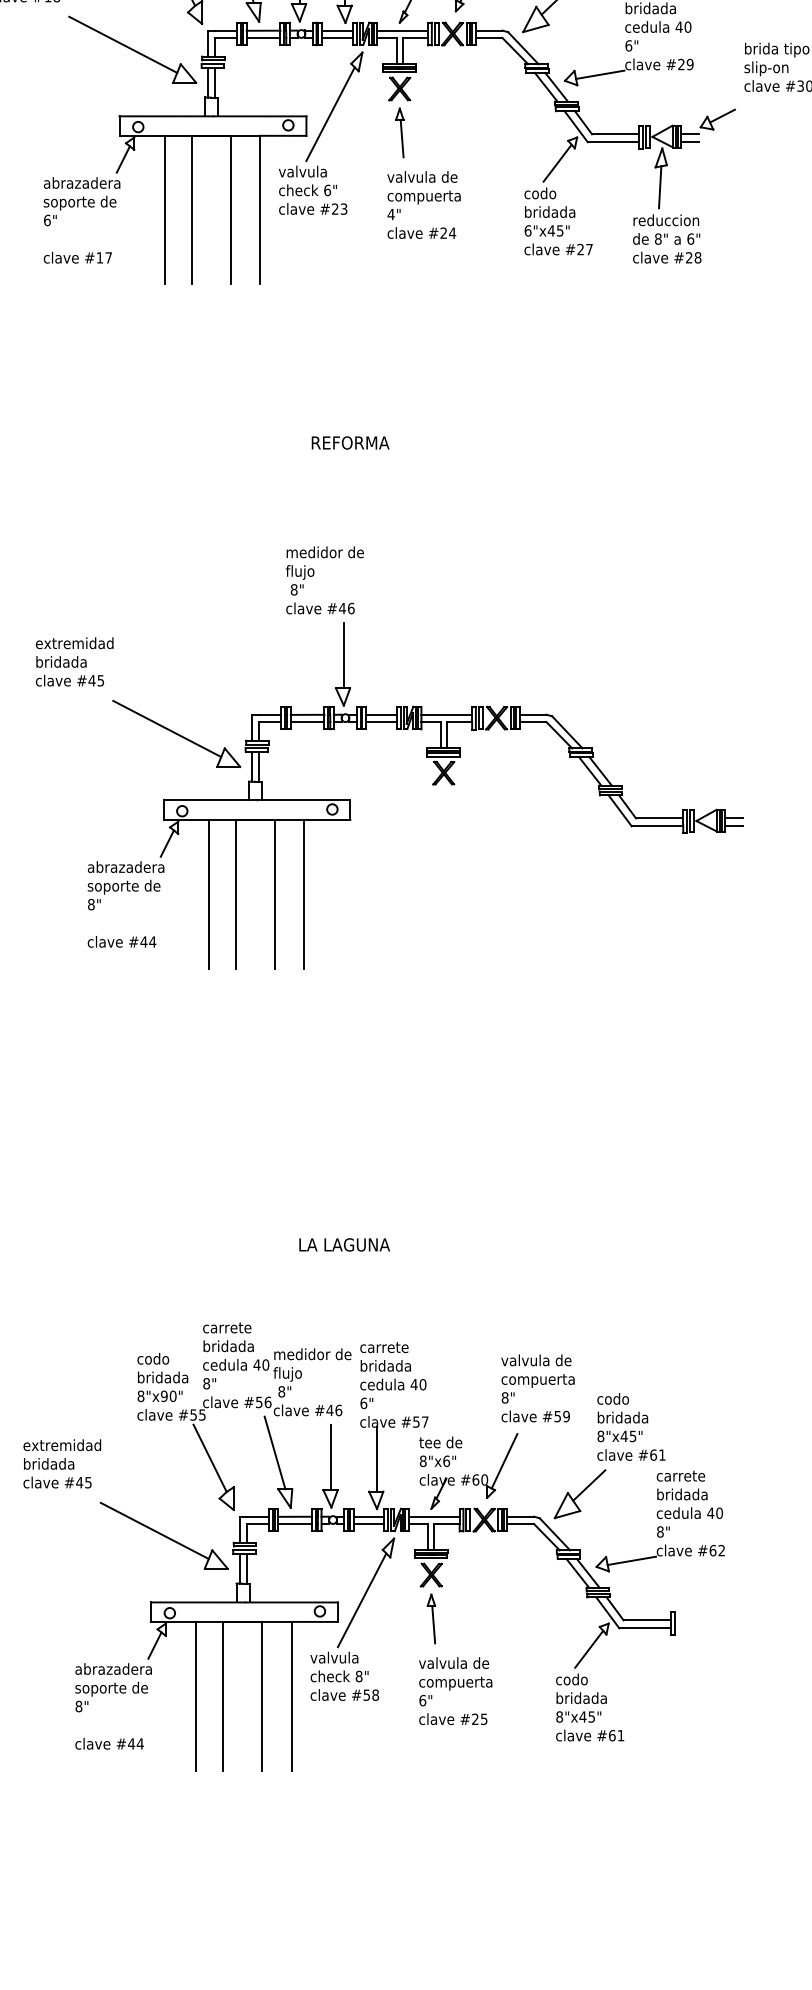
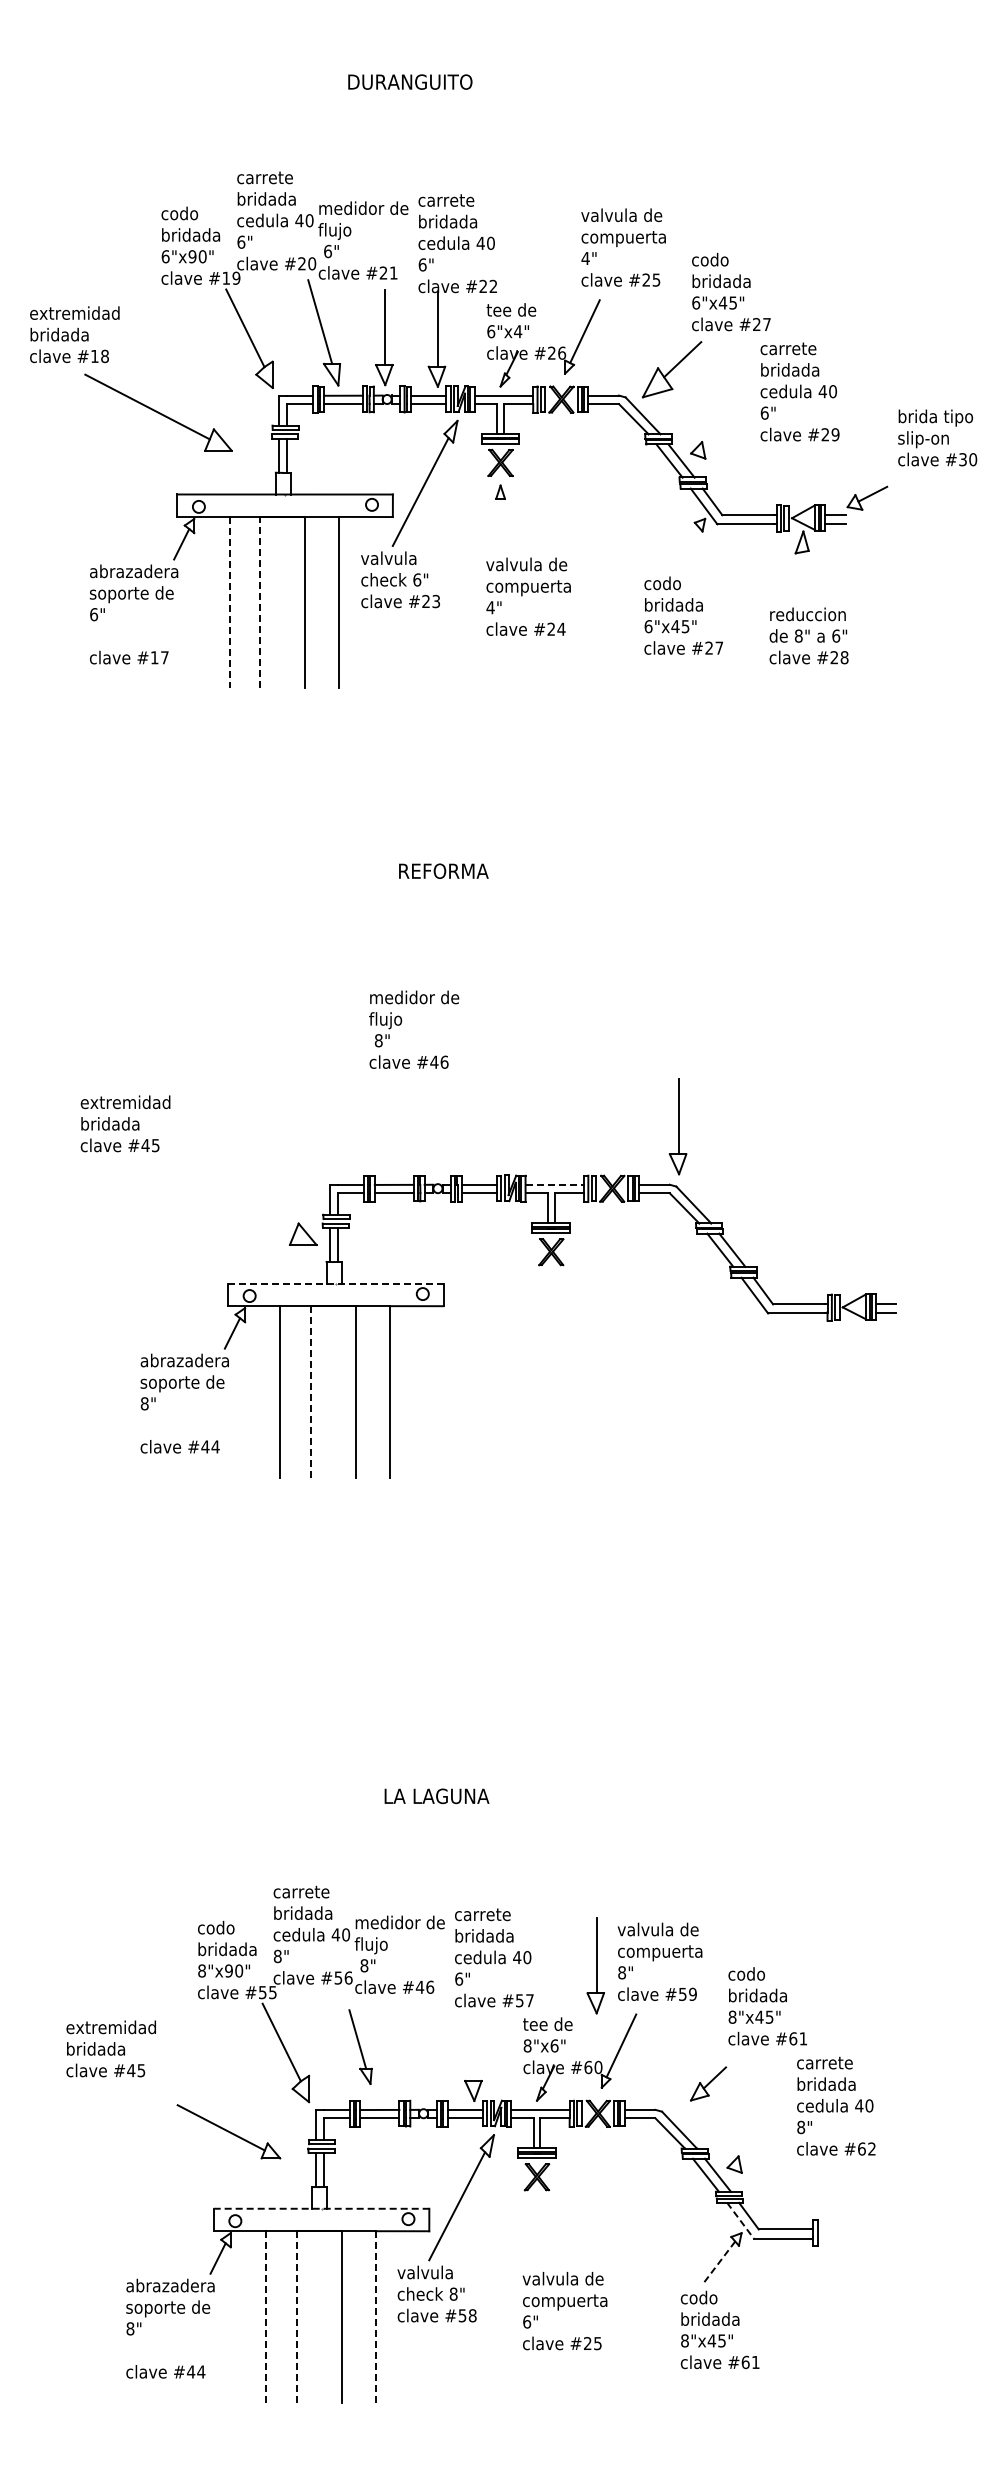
part: (132, 49) -> (158, 412), moved
line: (599, 74) -> (731, 446), removed
line: (401, 138) -> (502, 519), removed
line: (557, 163) -> (682, 548), removed
line: (659, 187) -> (800, 576), removed
line: (164, 209) -> (229, 602), solid -> dashed
line: (191, 209) -> (260, 602), solid -> dashed
part: (343, 664) -> (678, 1126), moved
line: (447, 714) -> (555, 1184), solid -> dashed
line: (167, 728) -> (232, 1200), removed
line: (256, 800) -> (335, 1283), solid -> dashed
line: (235, 893) -> (311, 1391), solid -> dashed
line: (377, 1459) -> (474, 2043), removed
part: (278, 1461) -> (360, 2046), size x0.7
part: (330, 1466) -> (595, 1965), moved
part: (580, 1493) -> (708, 2083), size x0.6
part: (163, 1535) -> (228, 2131), size x0.7
line: (632, 1560) -> (768, 2160), removed
line: (244, 1602) -> (321, 2208), solid -> dashed
line: (607, 1613) -> (740, 2221), solid -> dashed
part: (430, 1618) -> (536, 2227), removed
line: (589, 1649) -> (719, 2262), solid -> dashed
line: (196, 1695) -> (265, 2316), solid -> dashed
line: (222, 1695) -> (296, 2316), solid -> dashed
line: (291, 1695) -> (375, 2316), solid -> dashed

